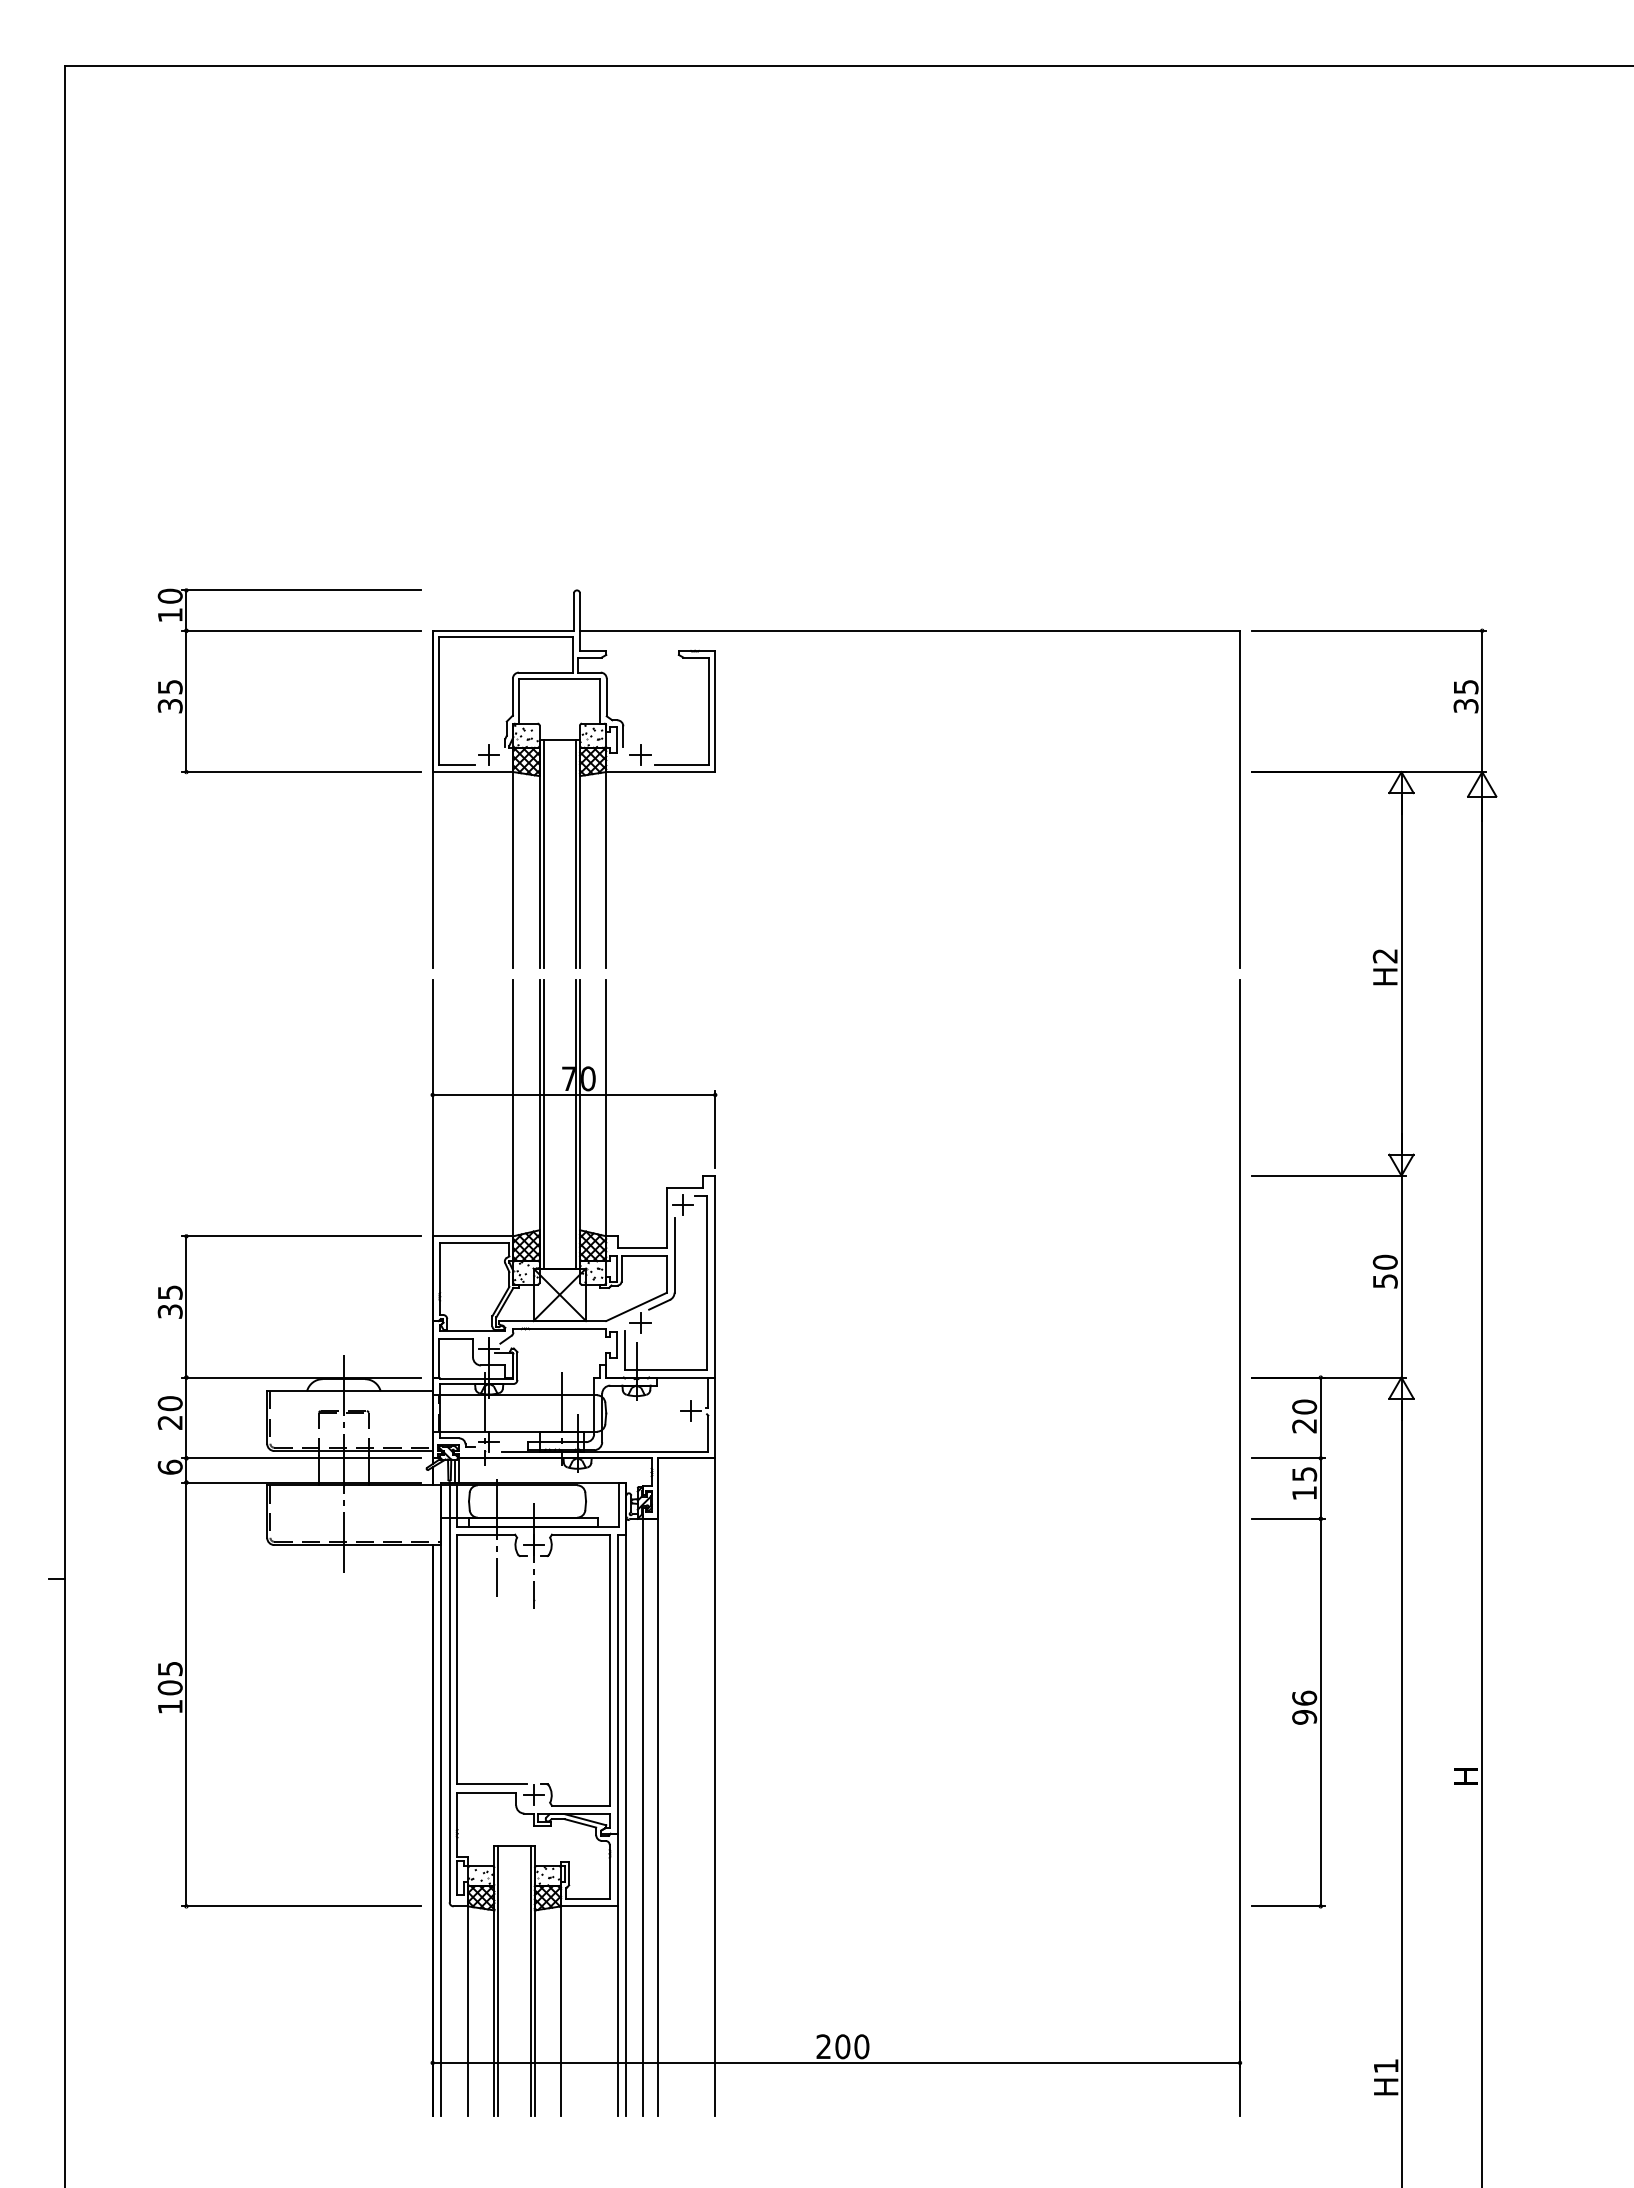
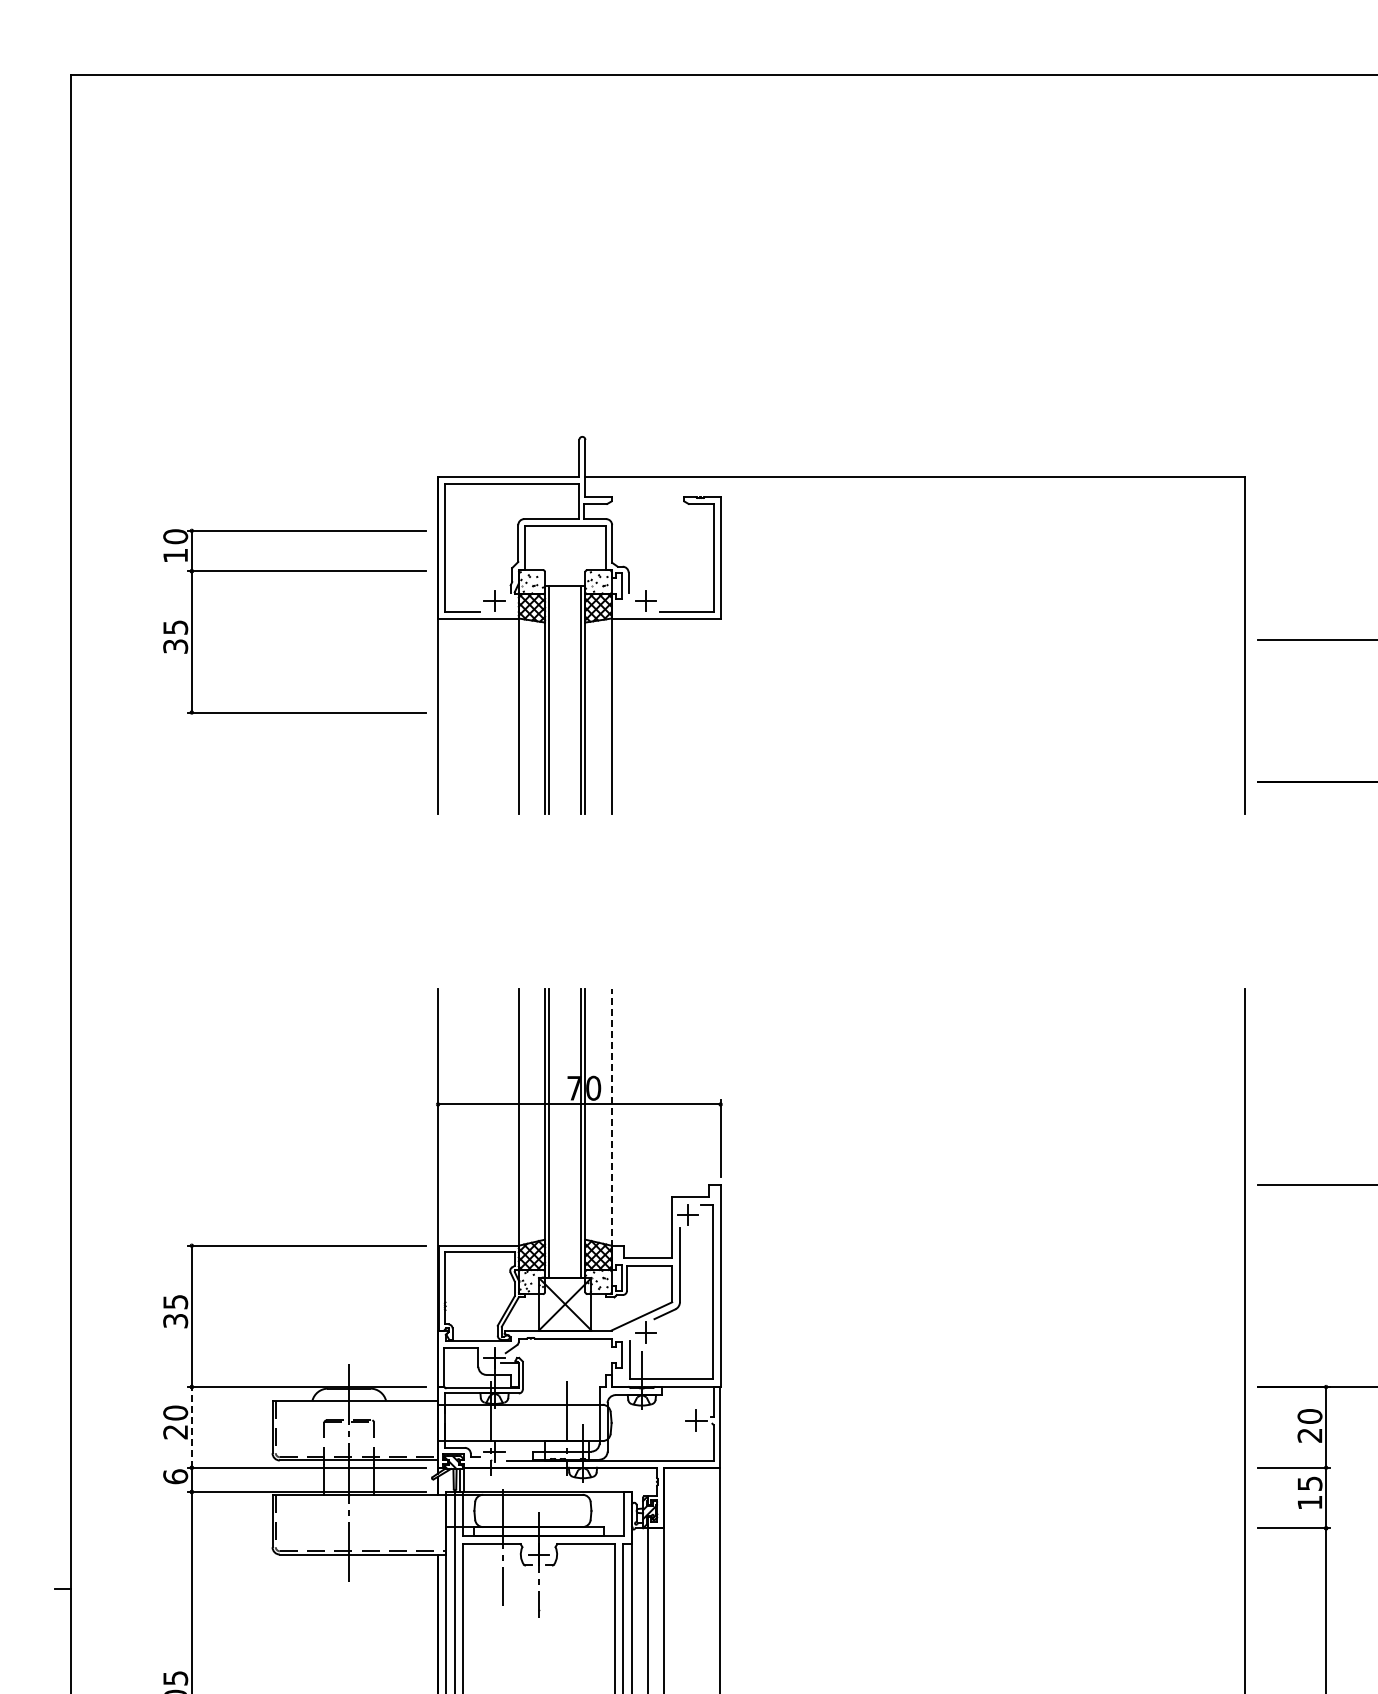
part: (289, 631) -> (294, 571), moved
part: (715, 772) -> (720, 618), moved
line: (606, 1108) -> (611, 1117), solid -> dashed
line: (186, 1417) -> (191, 1426), solid -> dashed

